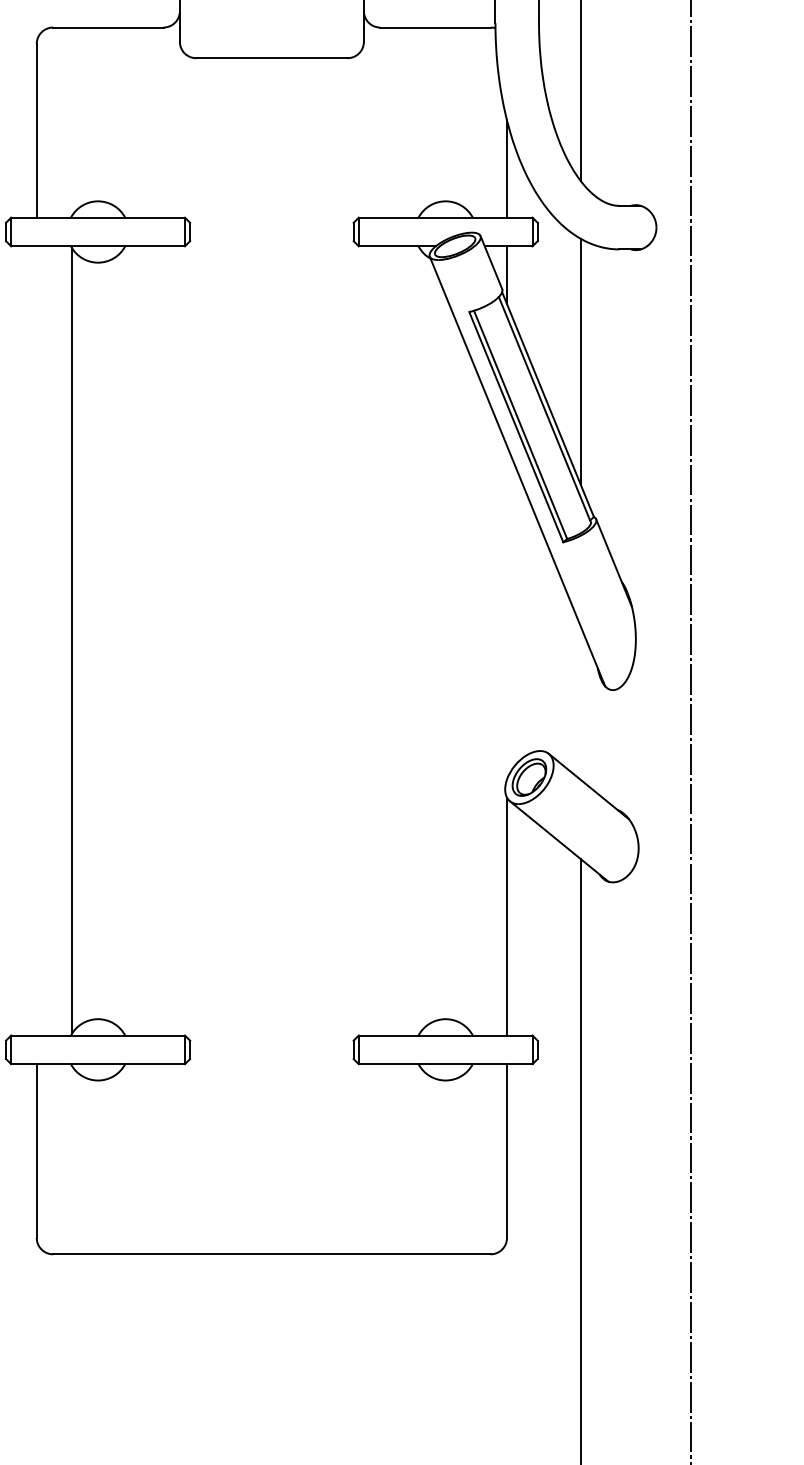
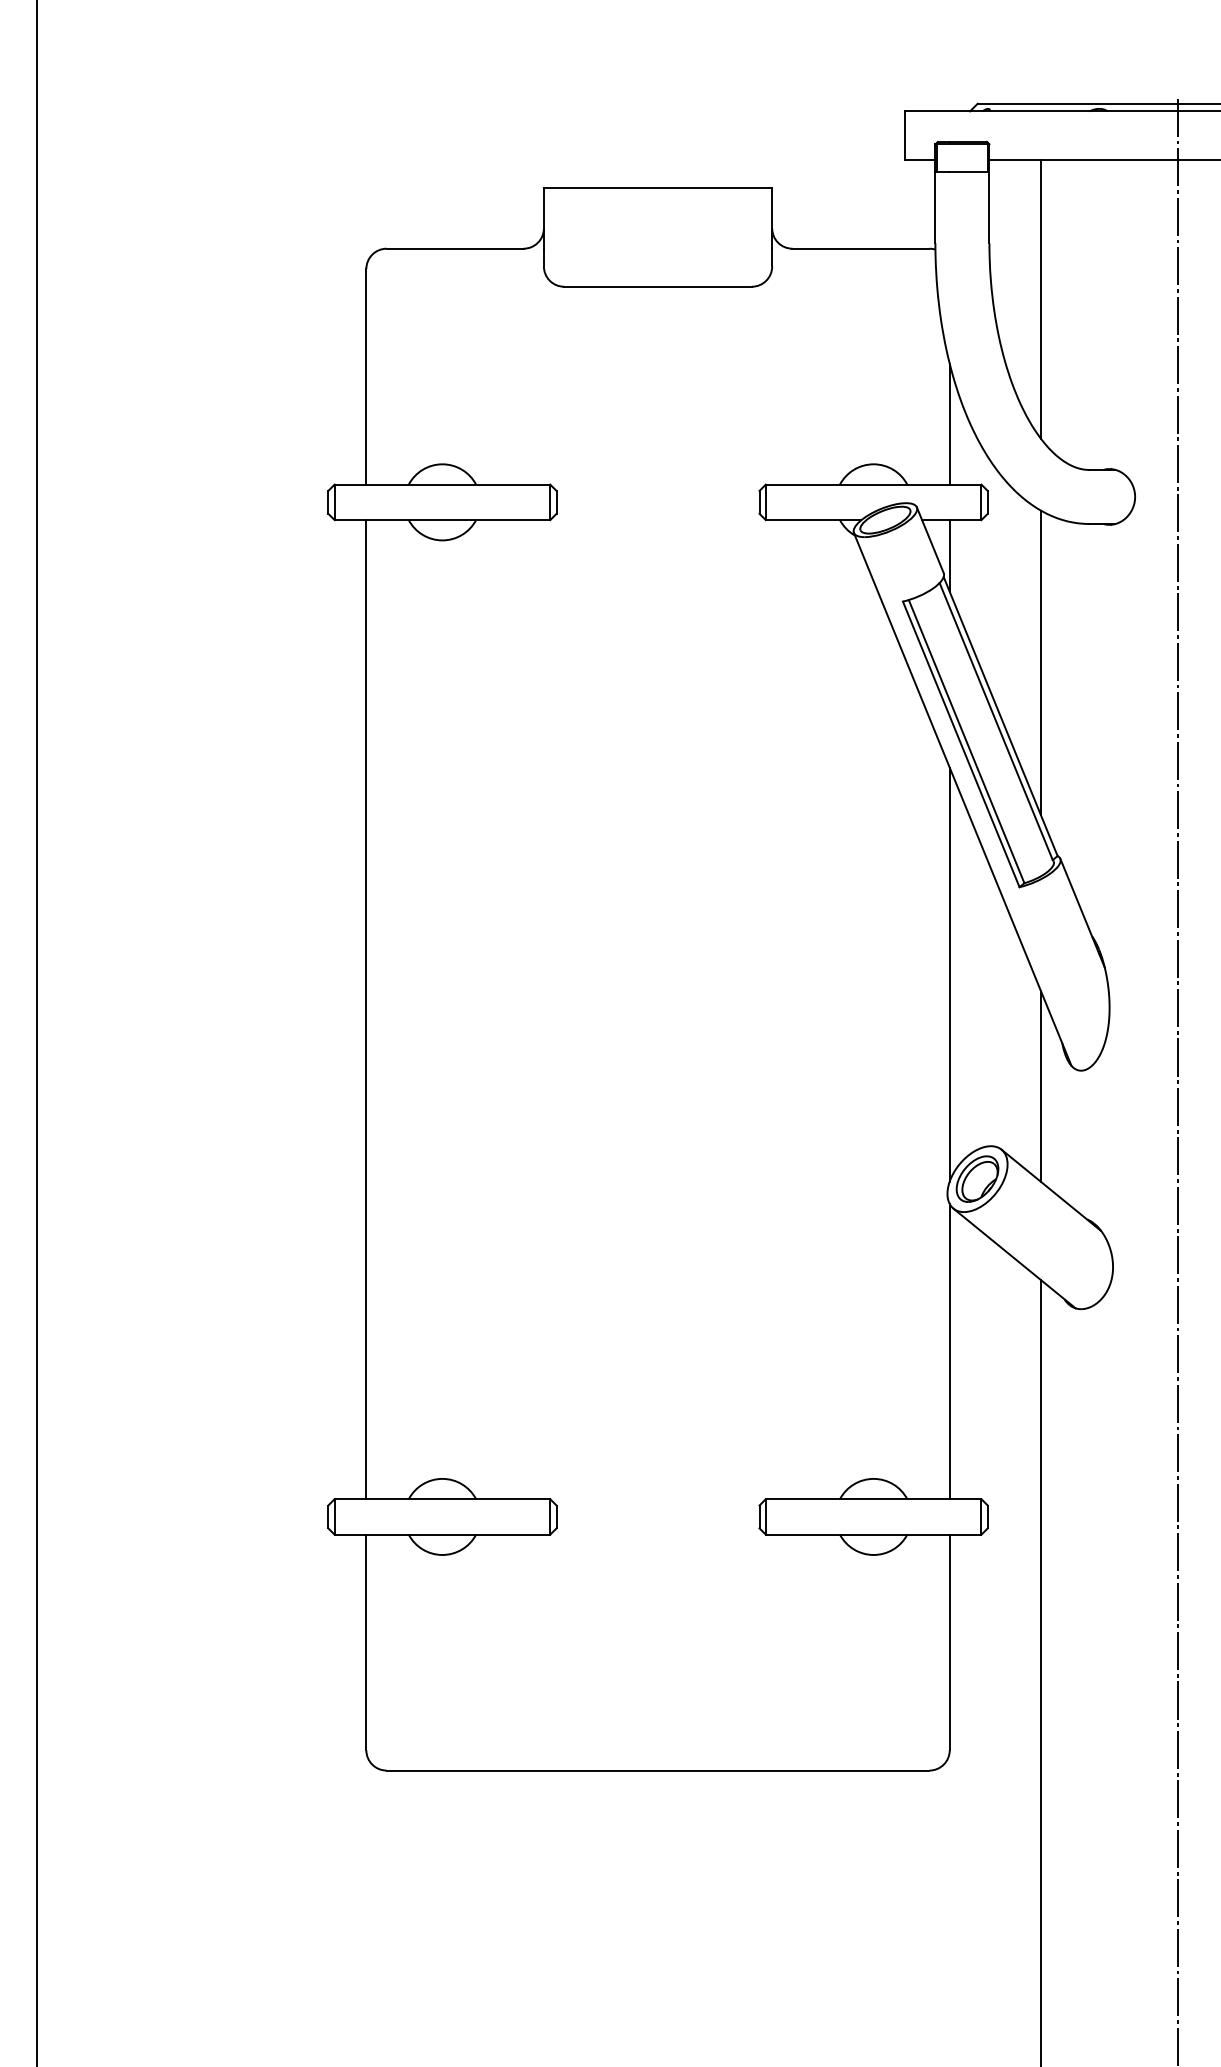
line: (506, 612) -> (949, 974), added
line: (72, 640) -> (366, 1009), moved
line: (580, 702) -> (1041, 1086), added

